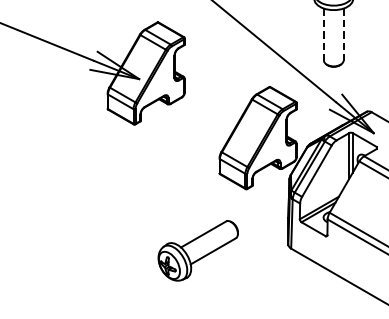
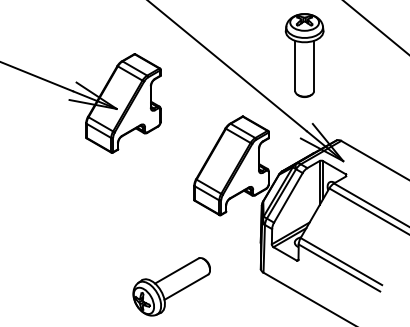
line: (324, 35) -> (295, 66), dashed -> solid
line: (343, 35) -> (314, 66), dashed -> solid
part: (197, 250) -> (171, 286), moved

